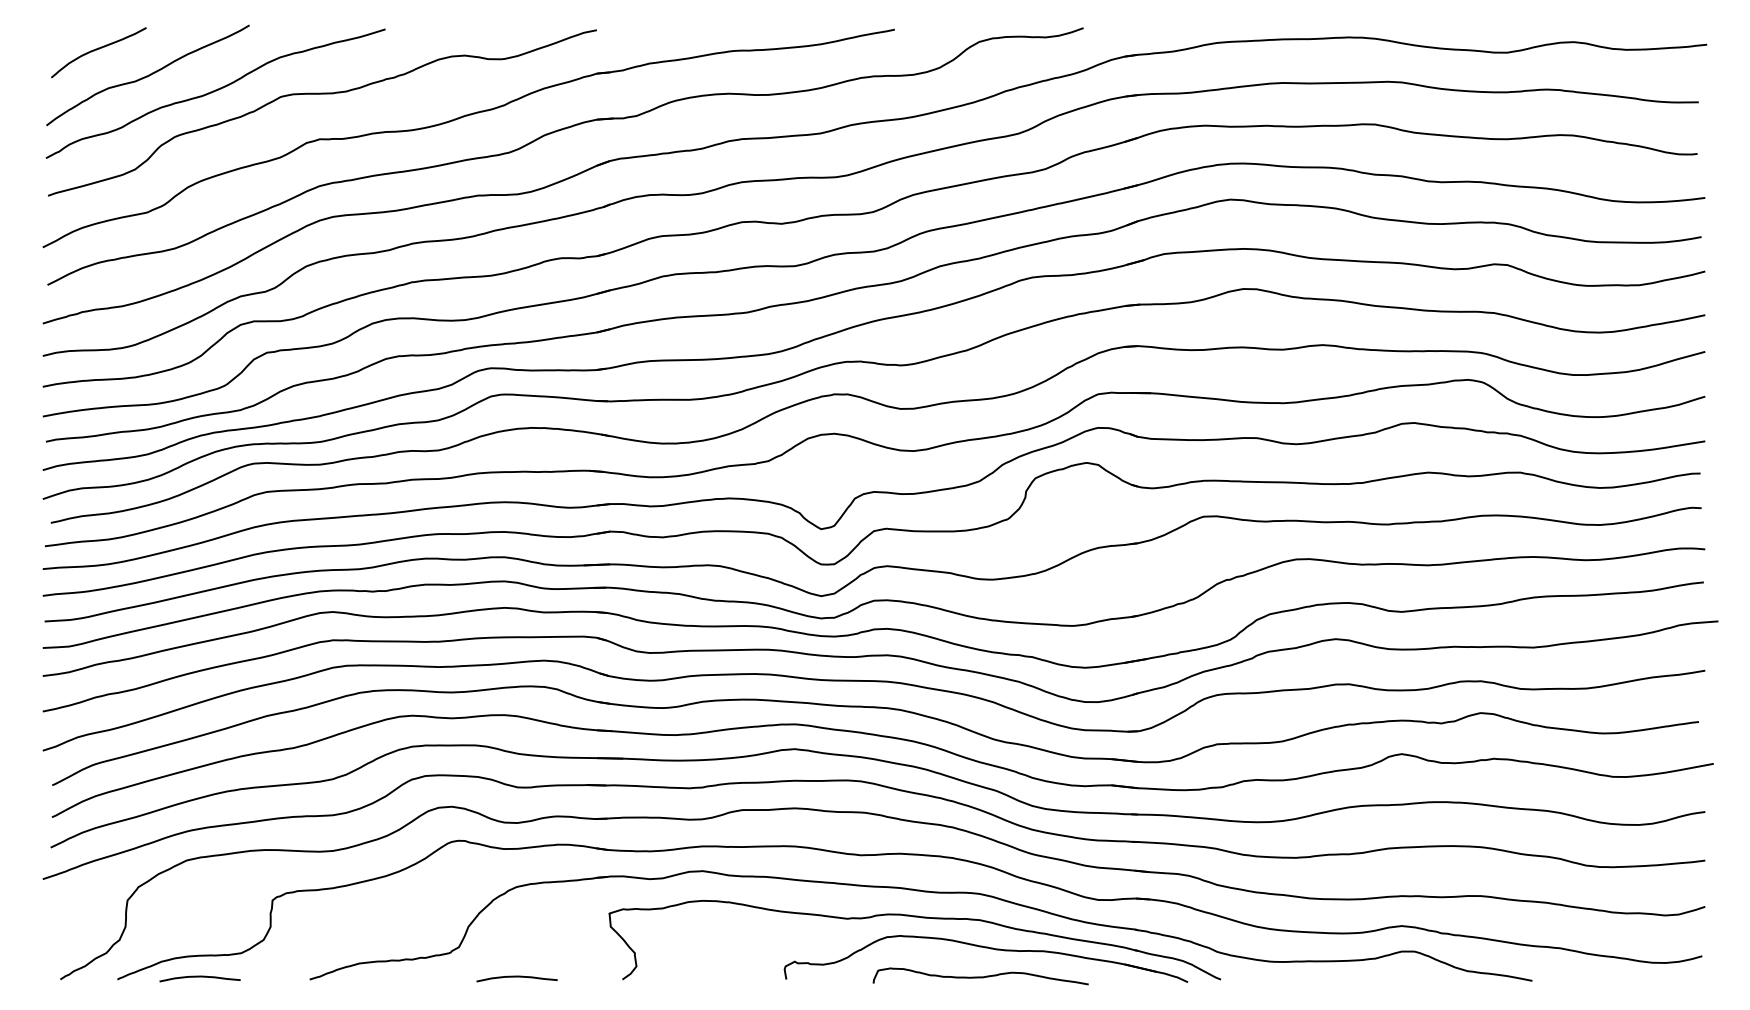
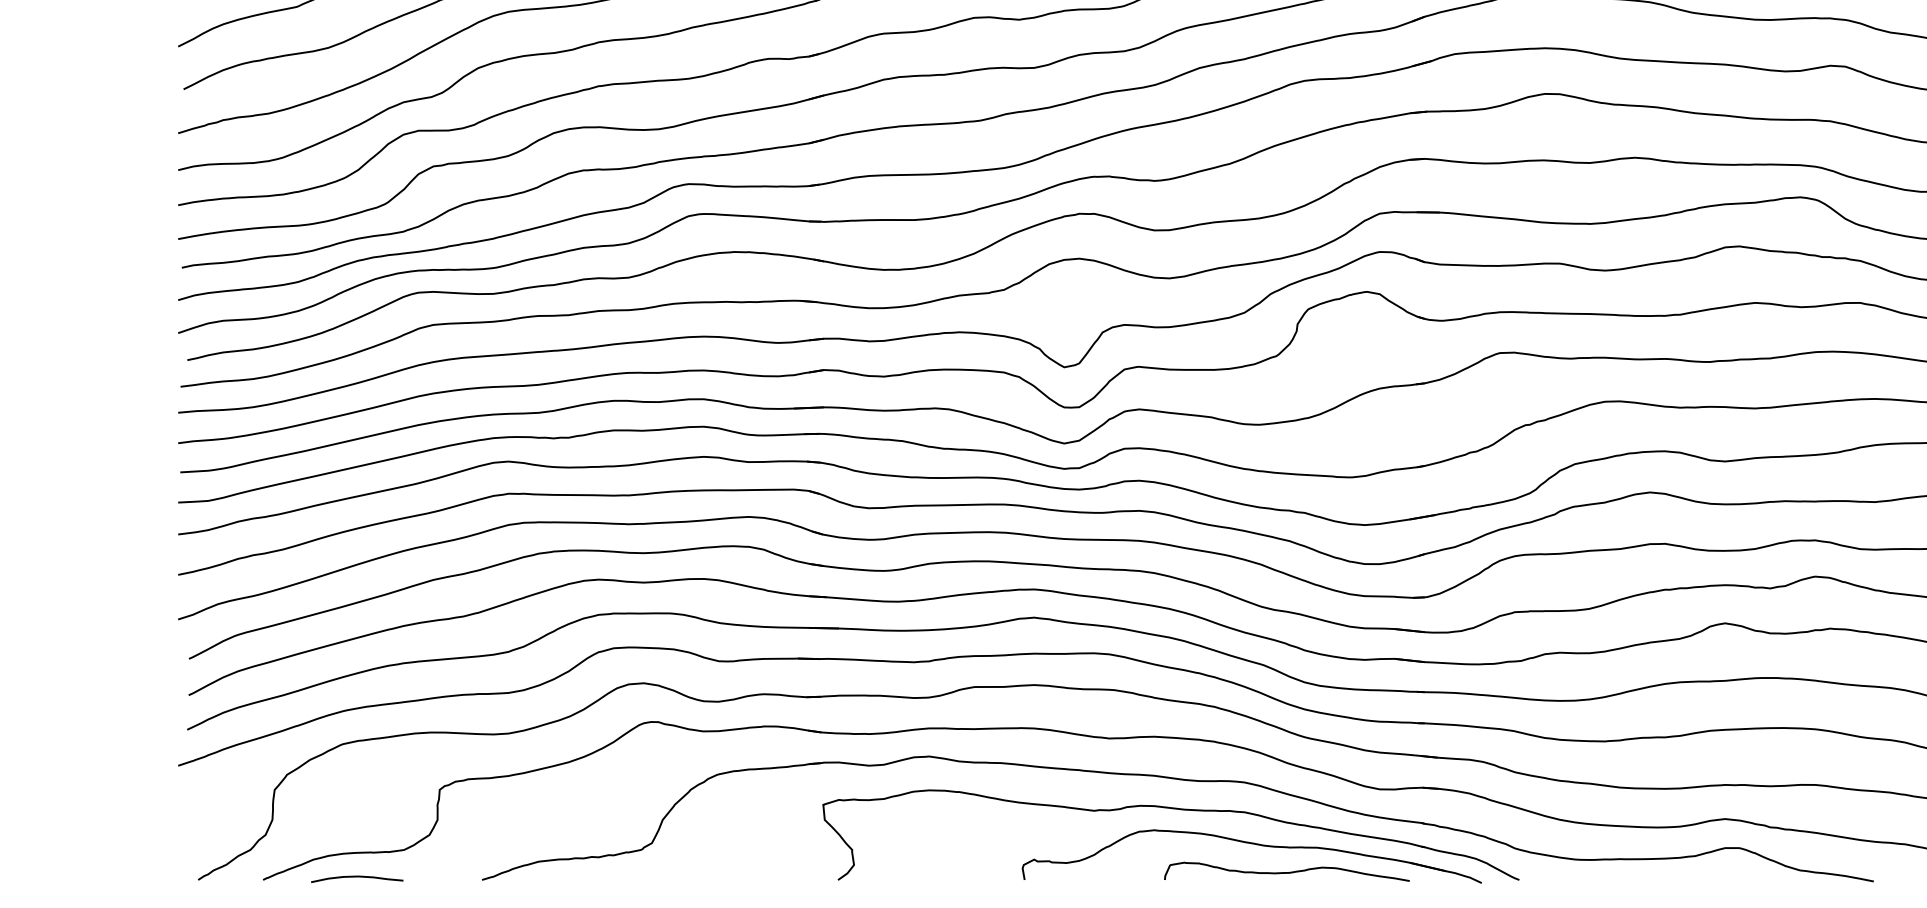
curve: (980, 976) -> (1286, 871), moved
curve: (516, 977) -> (717, 877), removed

